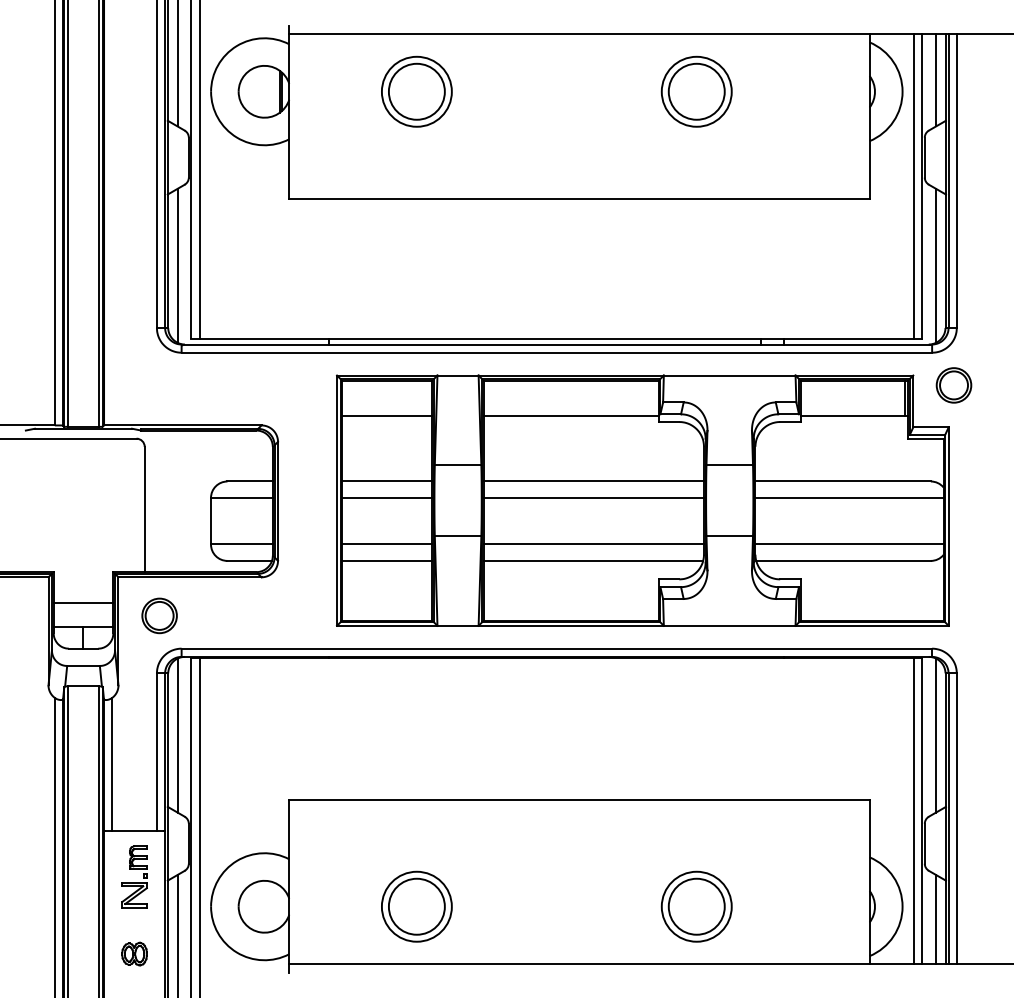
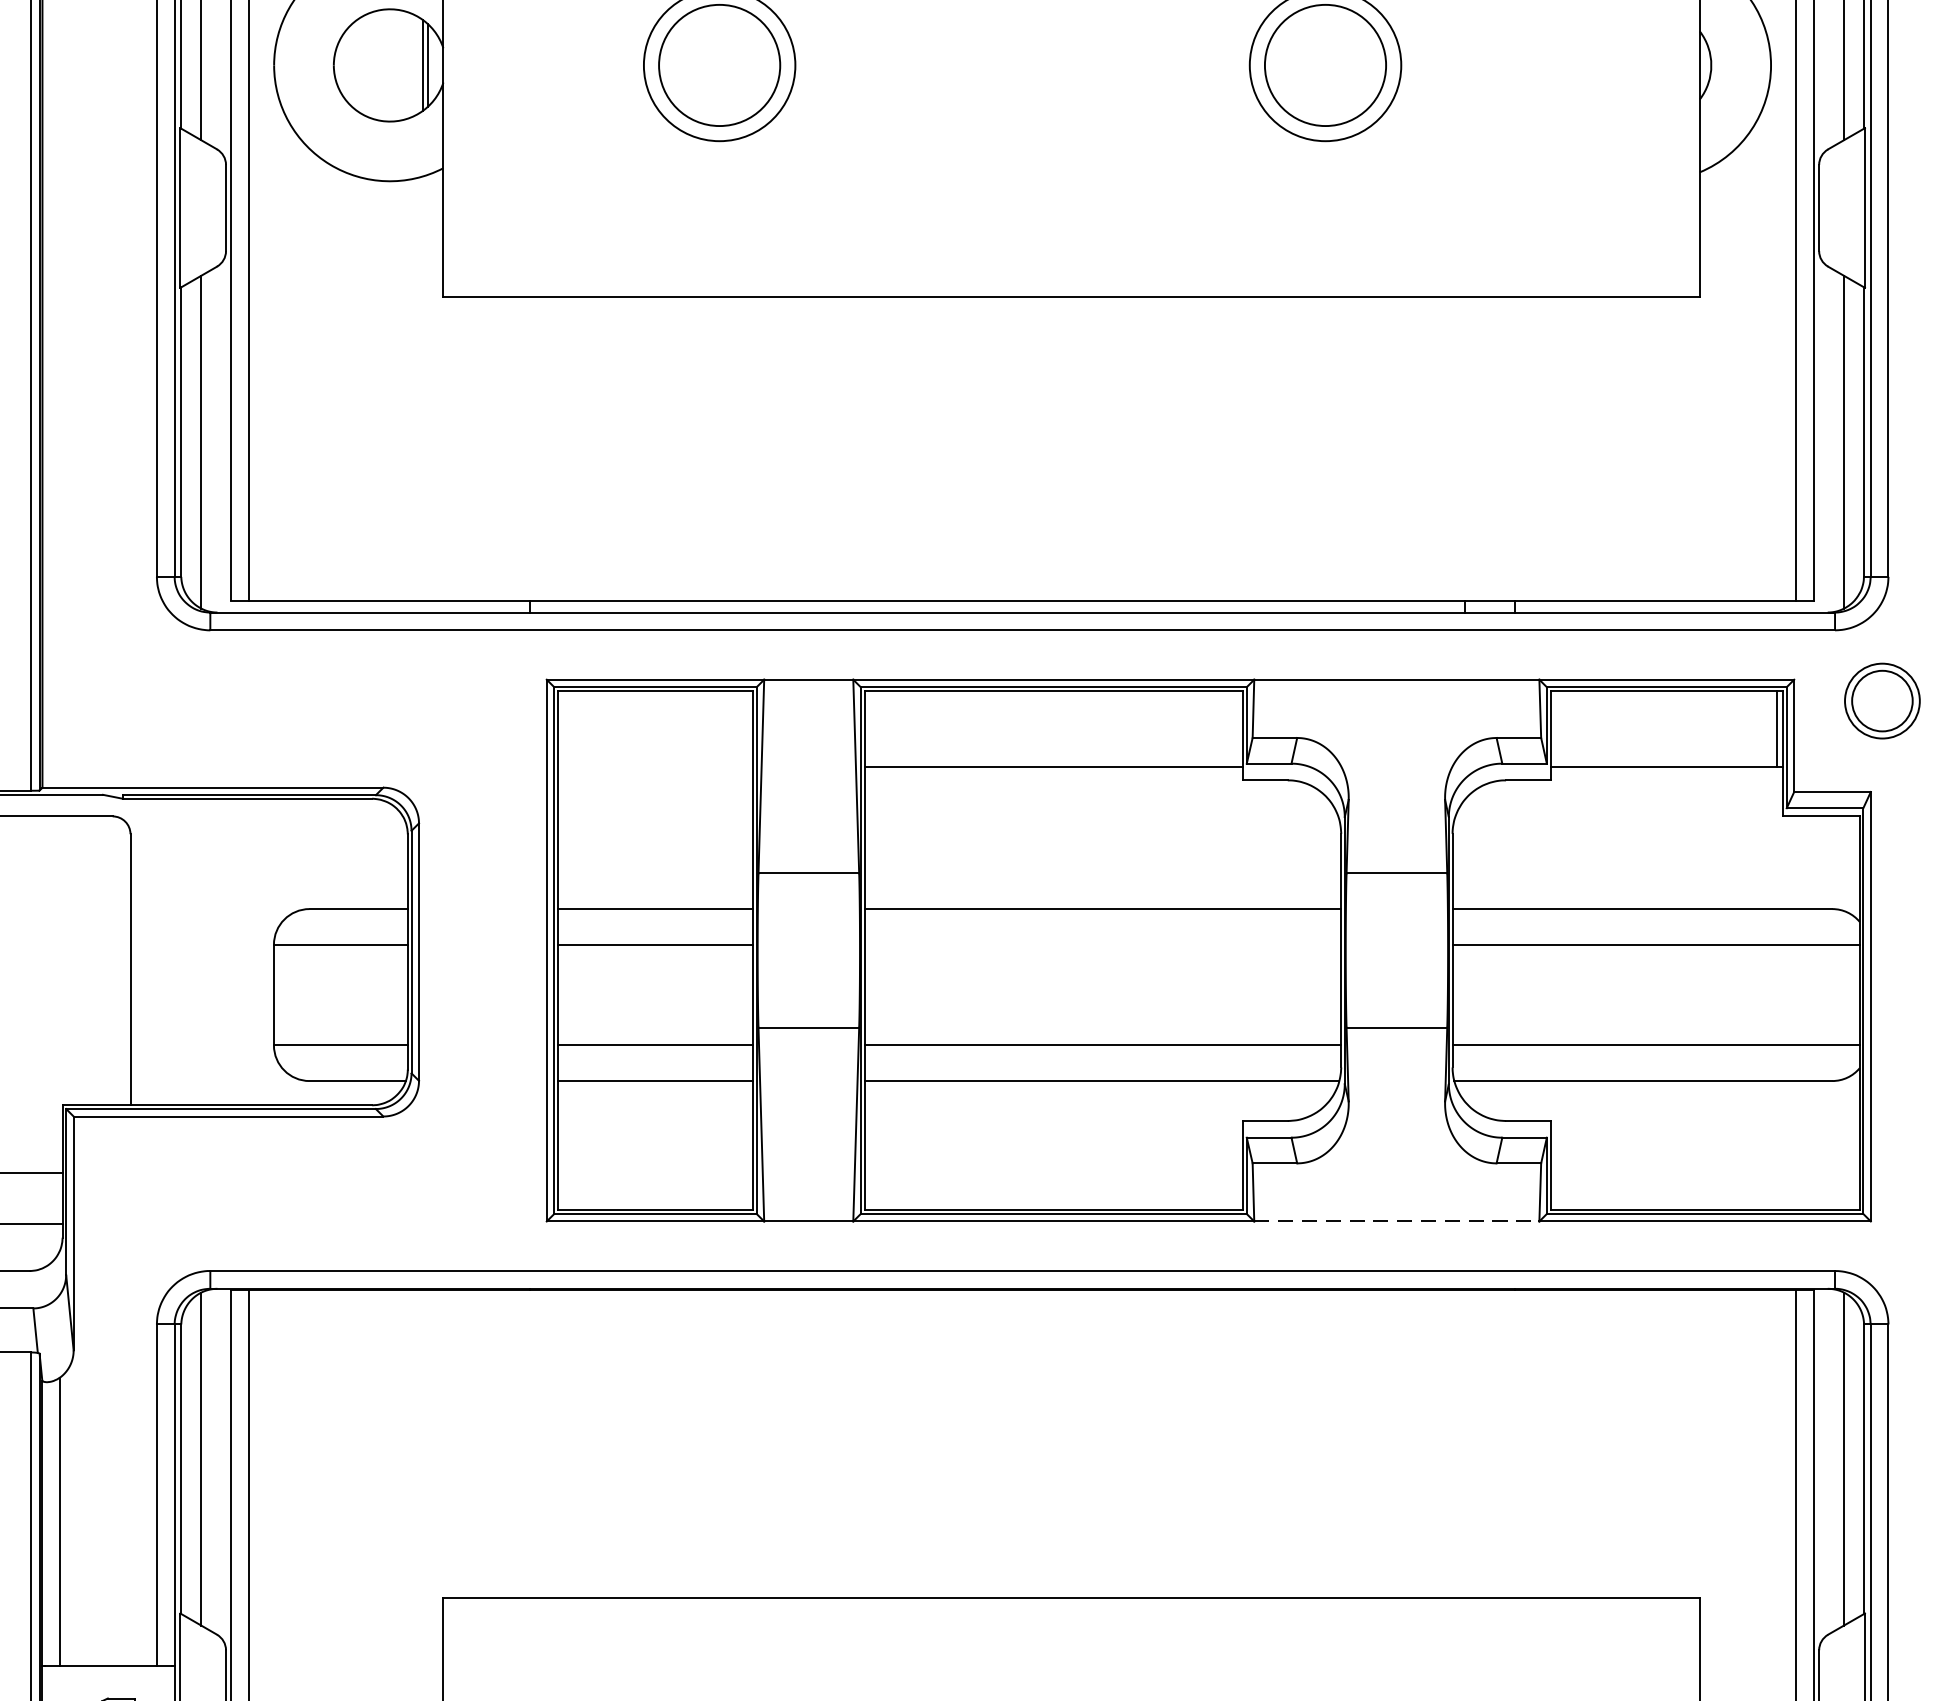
line: (387, 415) -> (656, 766), removed
line: (593, 497) -> (1101, 943), removed
part: (159, 615) -> (162, 1199), removed
line: (729, 625) -> (1396, 1220), solid -> dashed

